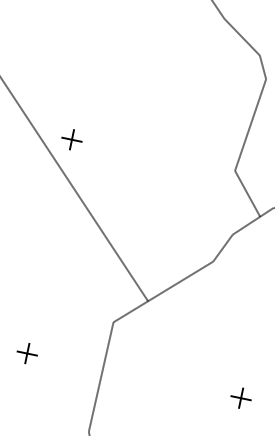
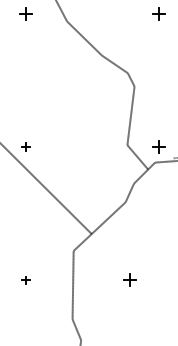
part: (71, 138) -> (25, 146), size x0.6
part: (26, 351) -> (25, 279), size x0.6
part: (239, 396) -> (129, 279), moved

